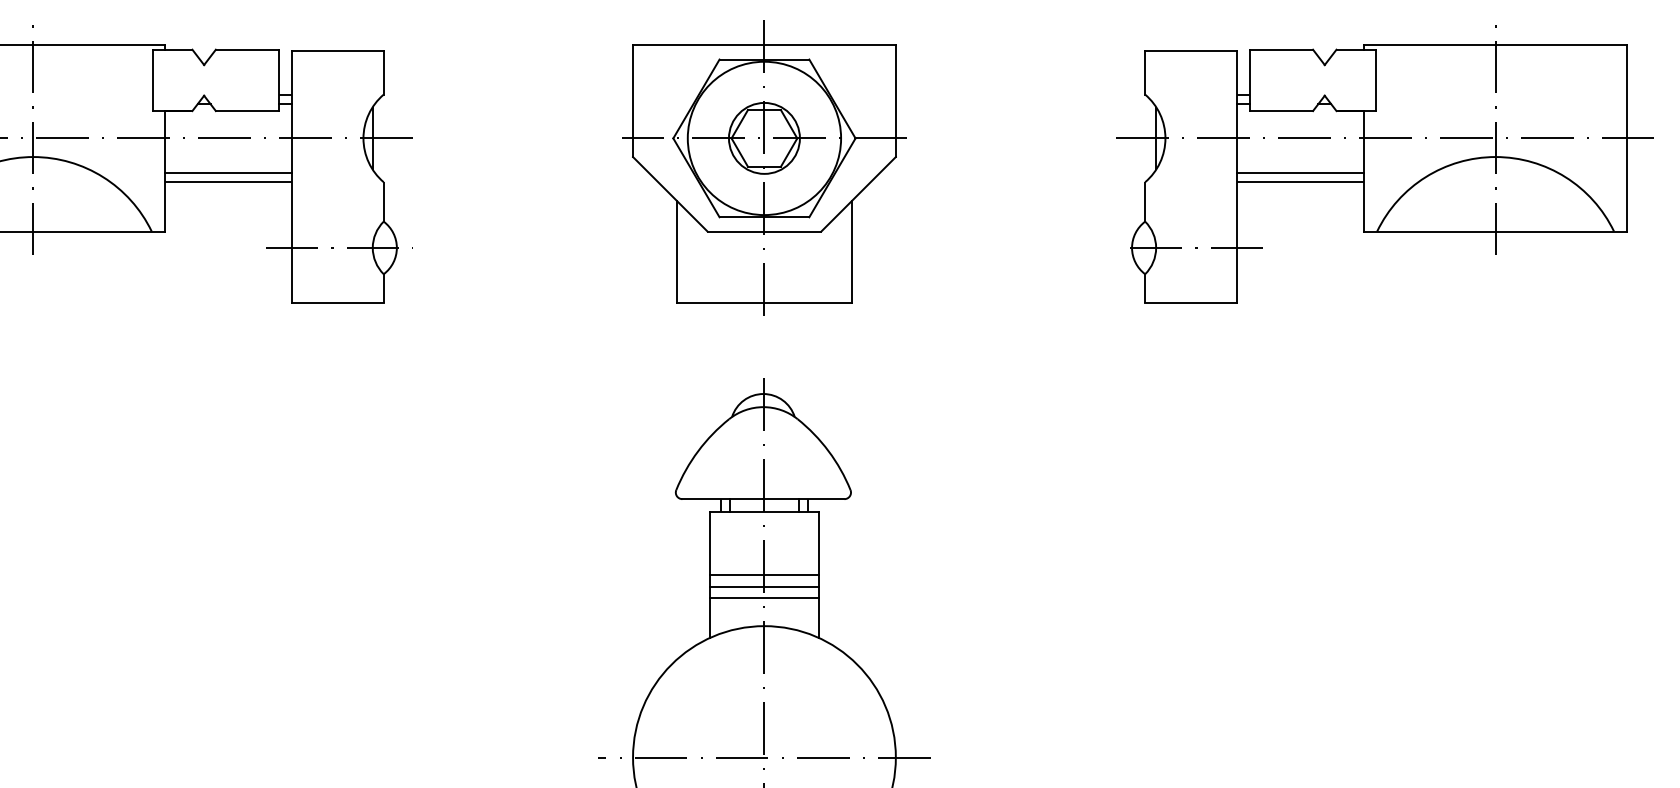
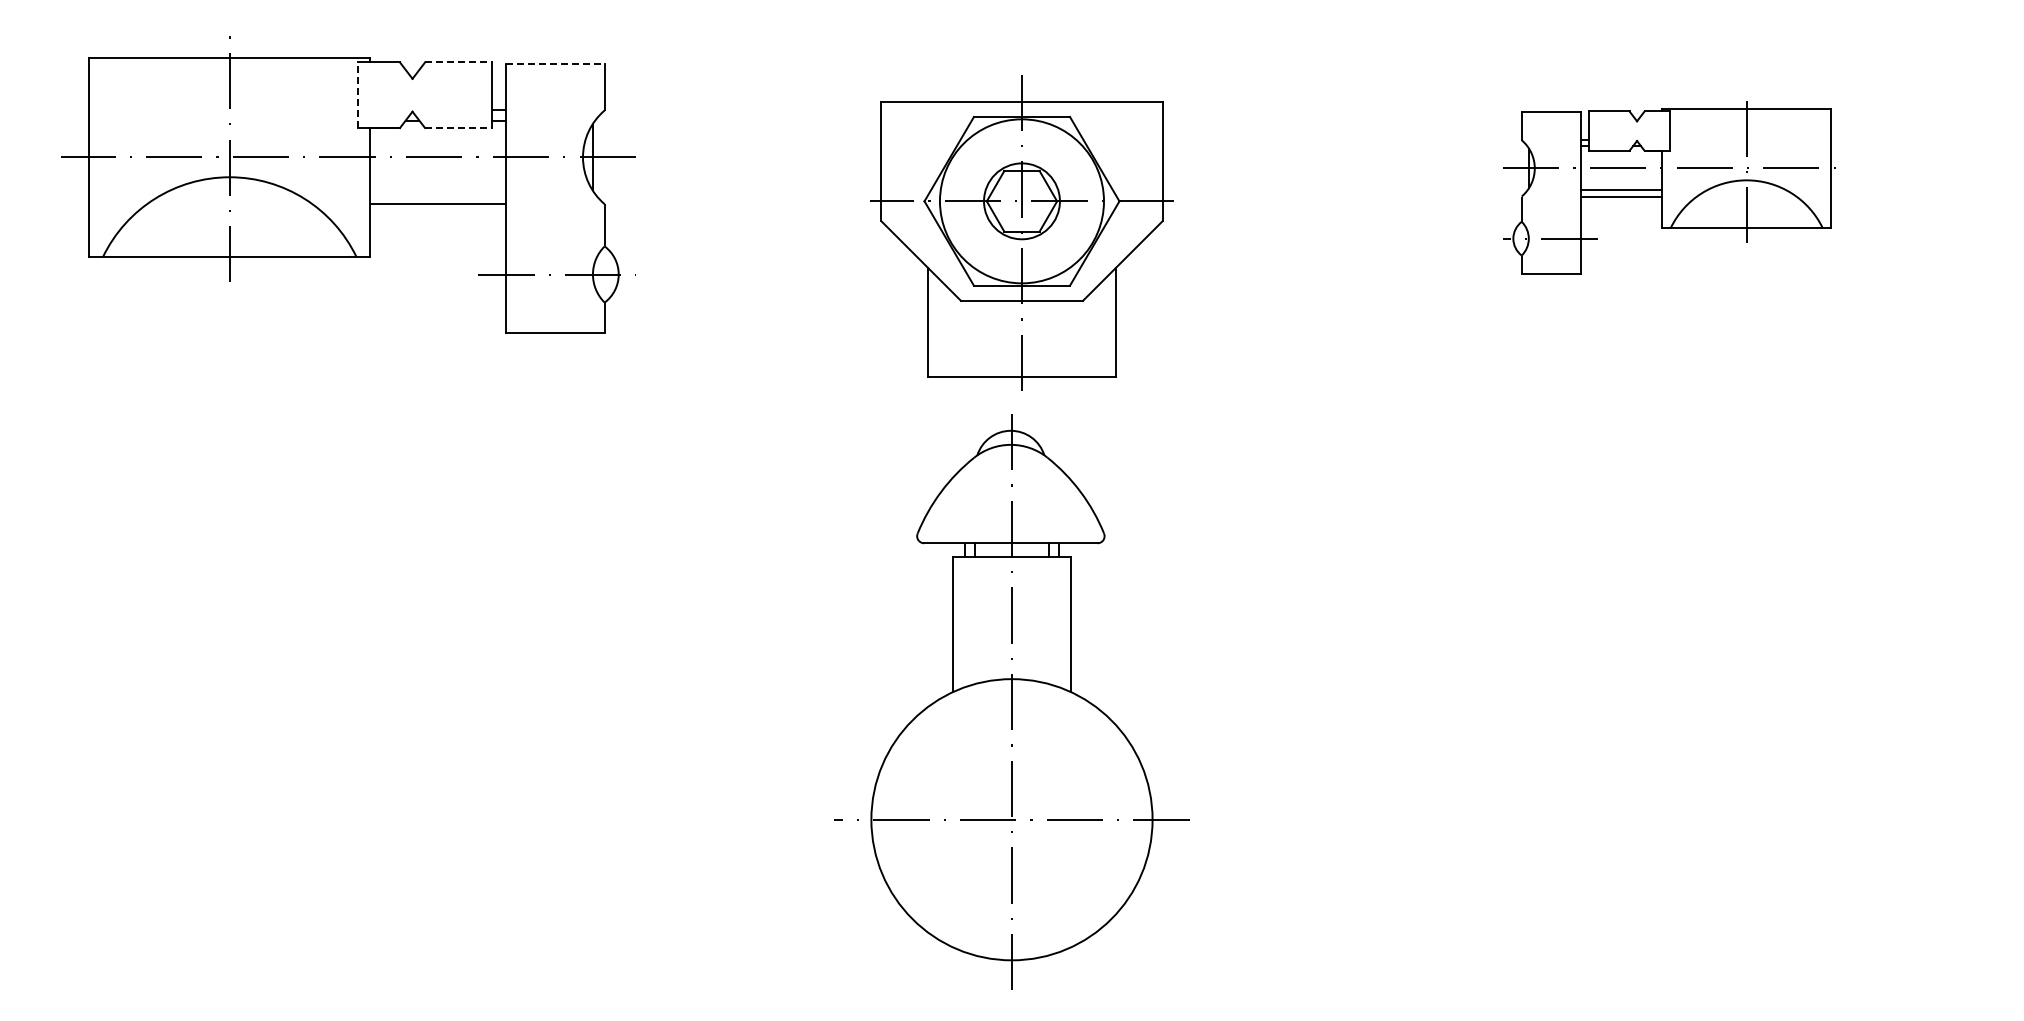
line: (247, 49) -> (458, 62), solid -> dashed
line: (337, 50) -> (555, 63), solid -> dashed
line: (152, 80) -> (357, 95), solid -> dashed
line: (247, 111) -> (458, 128), solid -> dashed
part: (1384, 163) -> (1675, 184), size x0.6
part: (763, 167) -> (1021, 232), moved
line: (228, 173) -> (438, 194), removed
line: (763, 575) -> (1011, 624), removed
line: (763, 586) -> (1011, 636), removed
line: (763, 598) -> (1011, 649), removed

